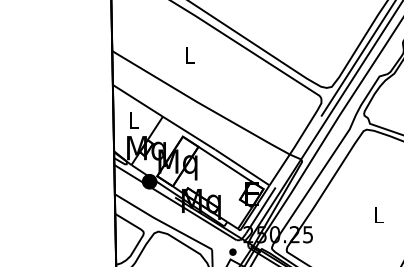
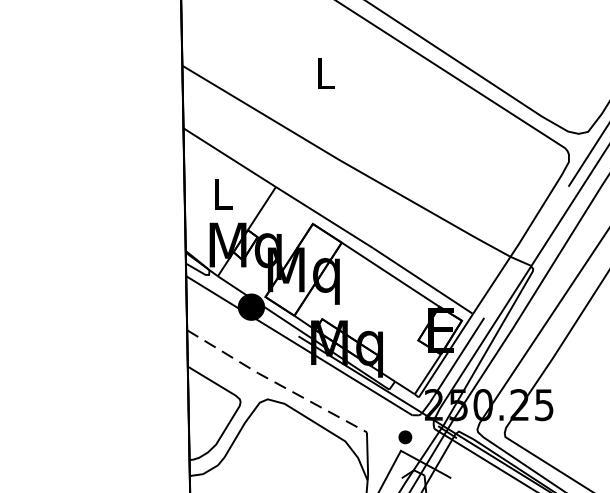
line: (162, 222) -> (275, 382), solid -> dashed

